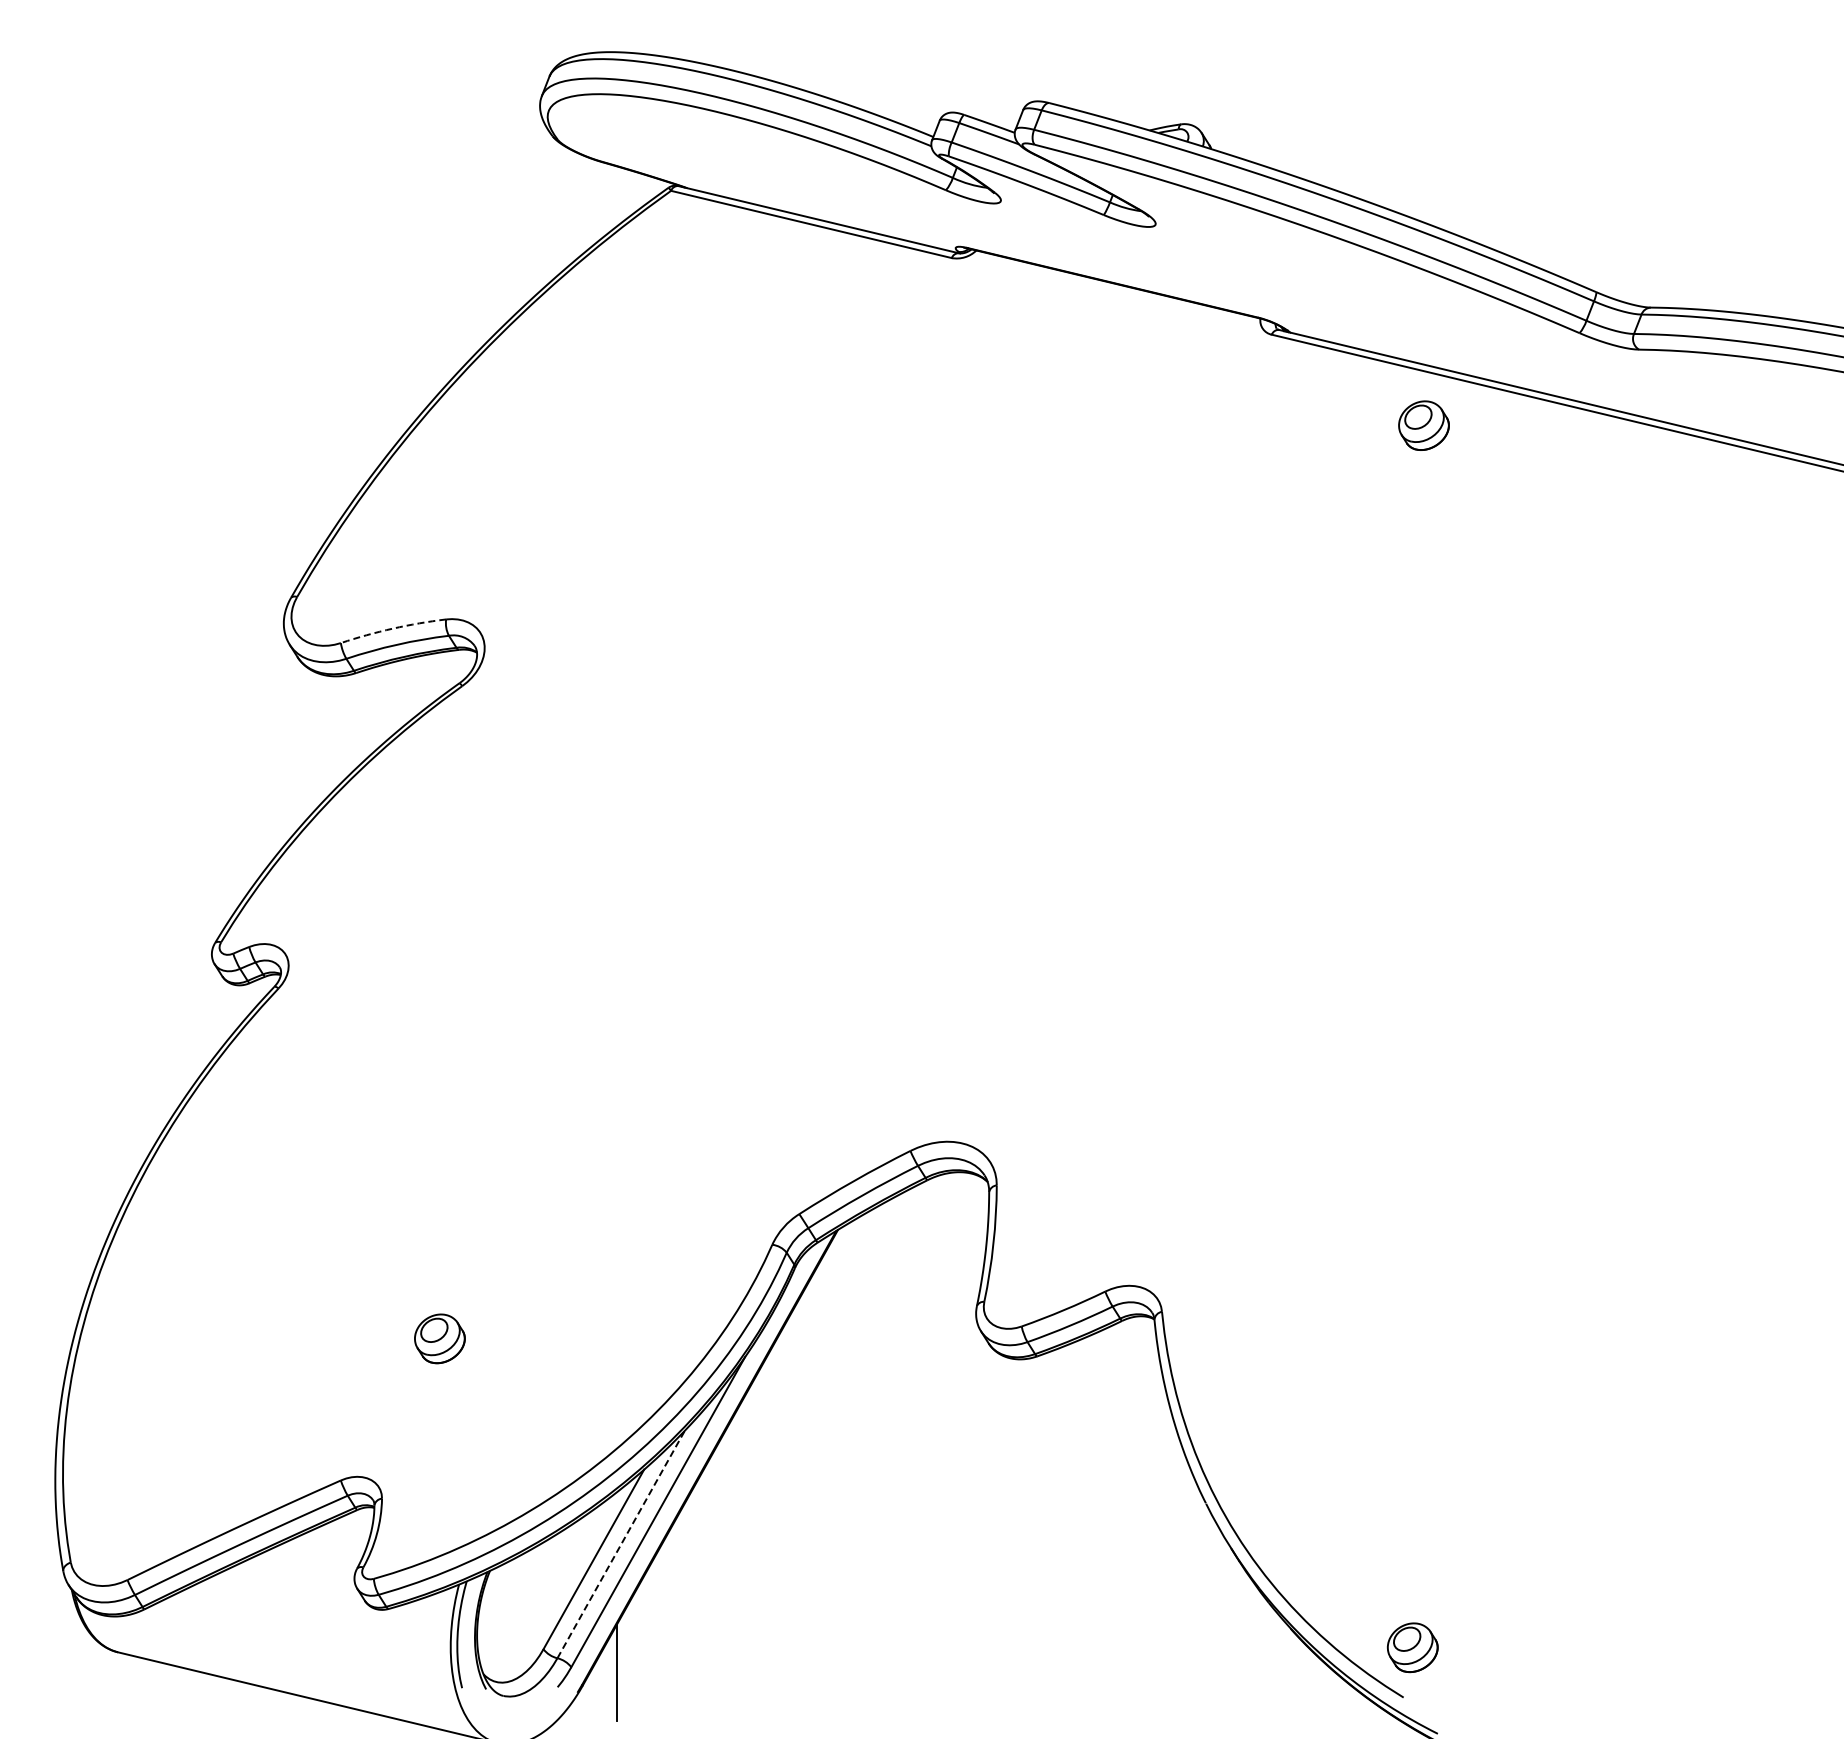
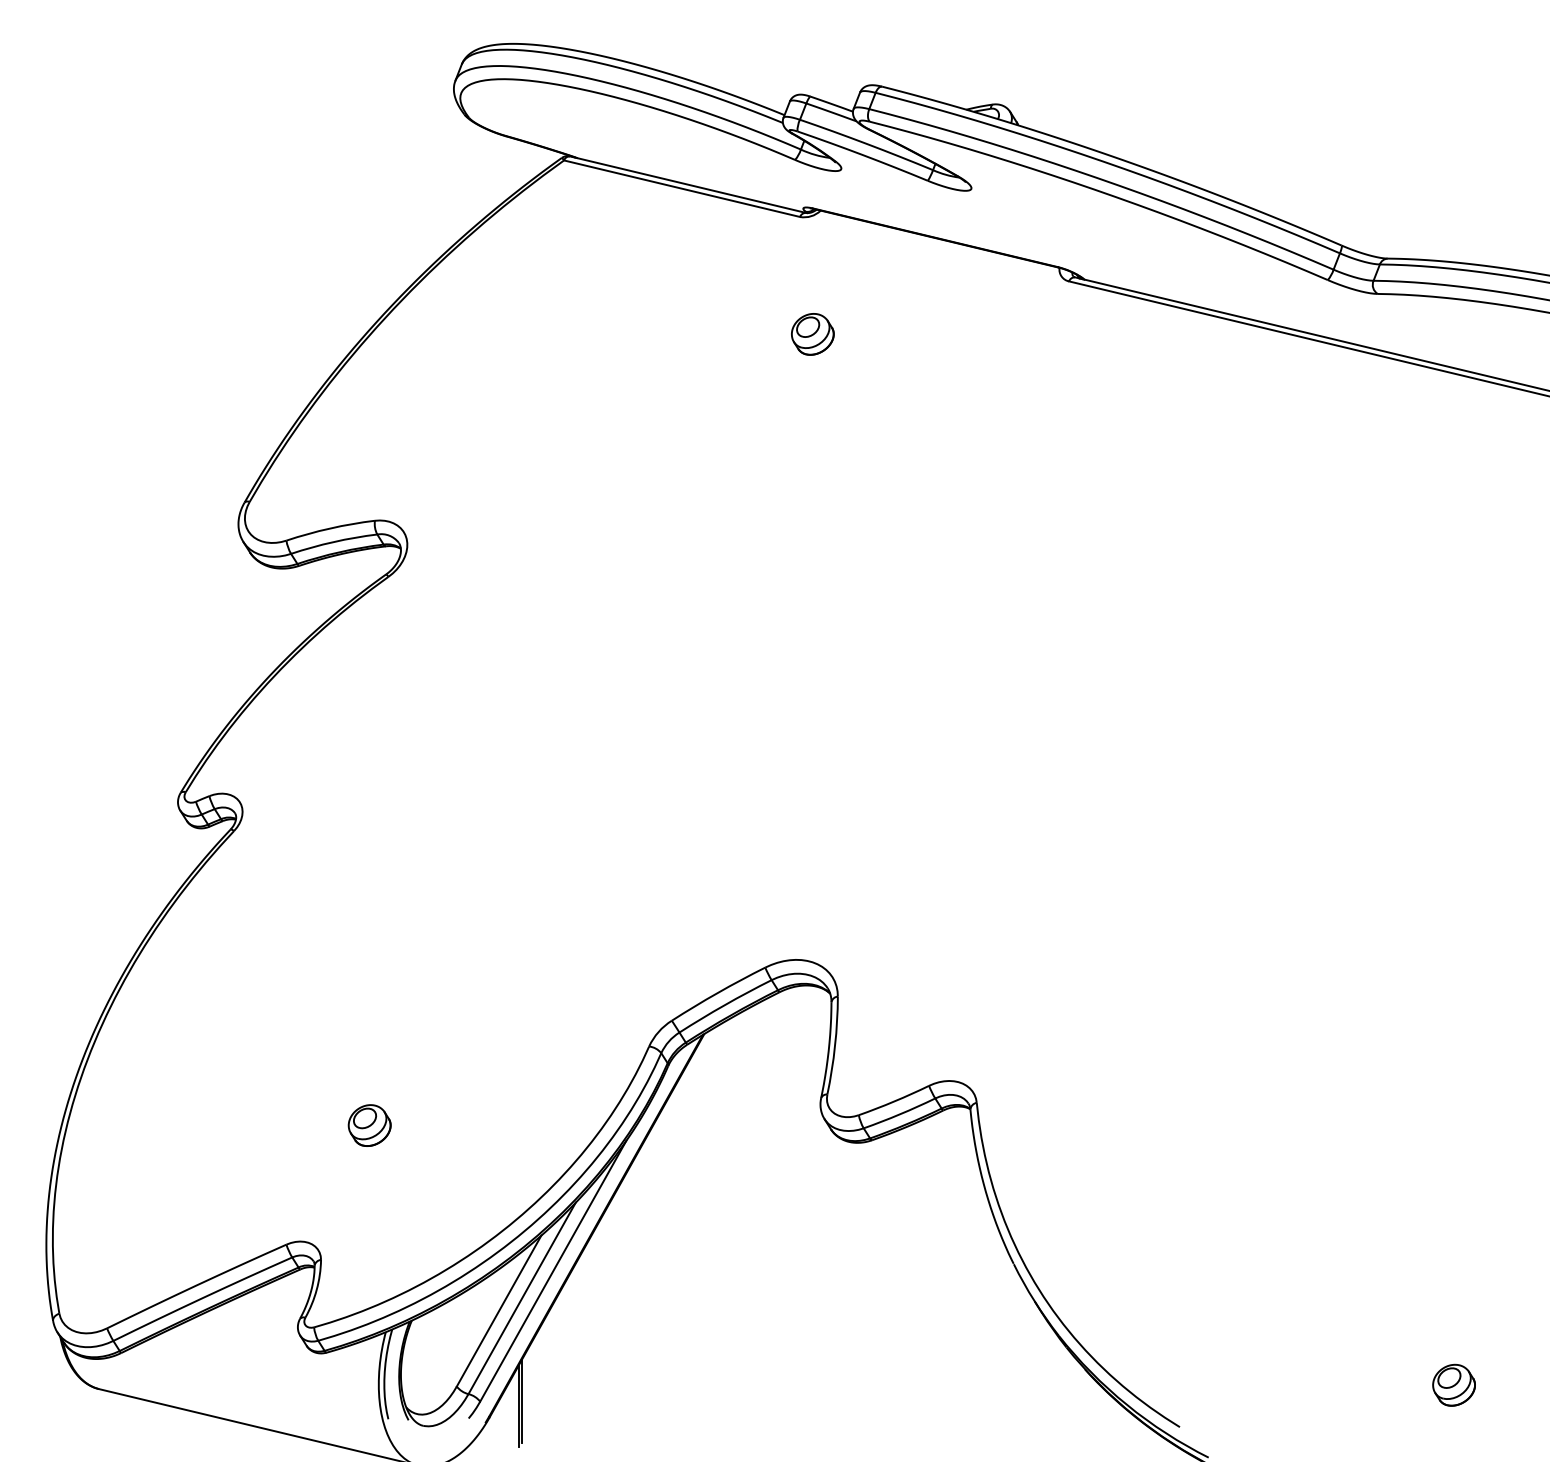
part: (1423, 425) -> (812, 334), moved
arc: (392, 628) -> (329, 528), dashed -> solid
line: (621, 1544) -> (522, 1298), dashed -> solid
part: (1412, 1647) -> (1453, 1385), moved
line: (621, 1666) -> (522, 1401), added

